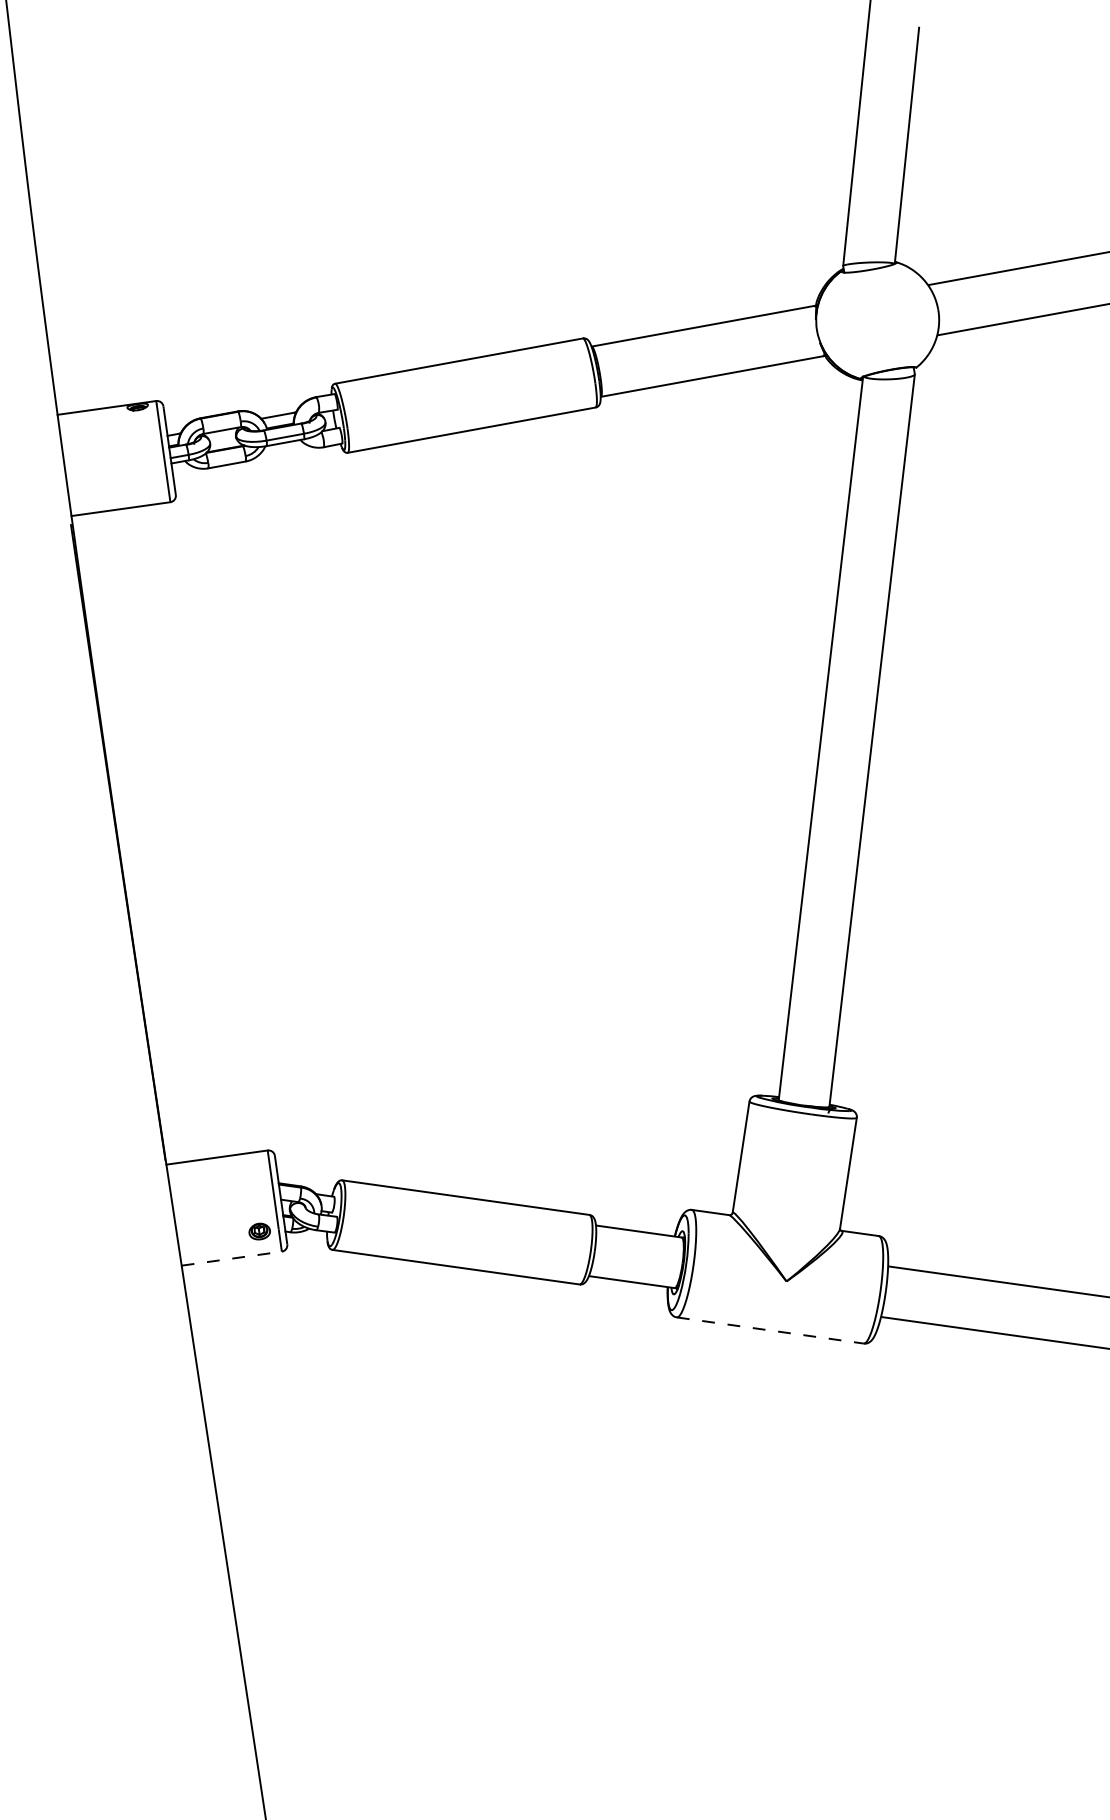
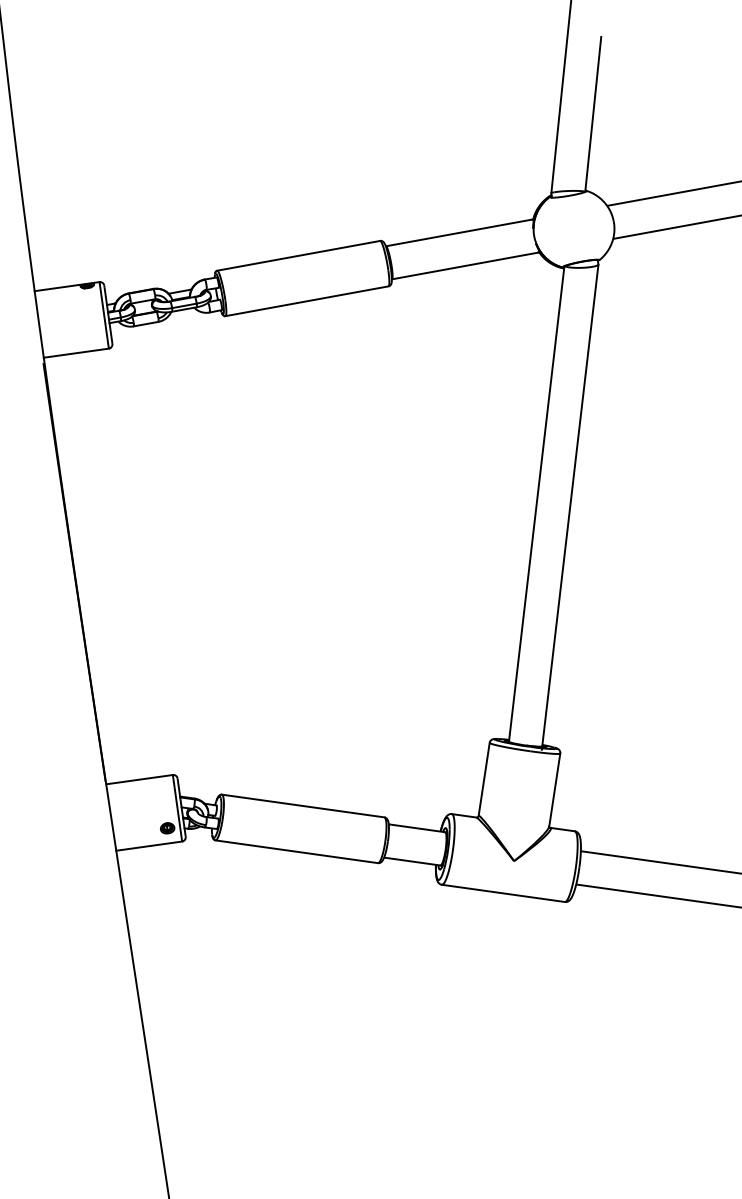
line: (232, 1259) -> (149, 846), dashed -> solid
line: (770, 1330) -> (503, 893), dashed -> solid

